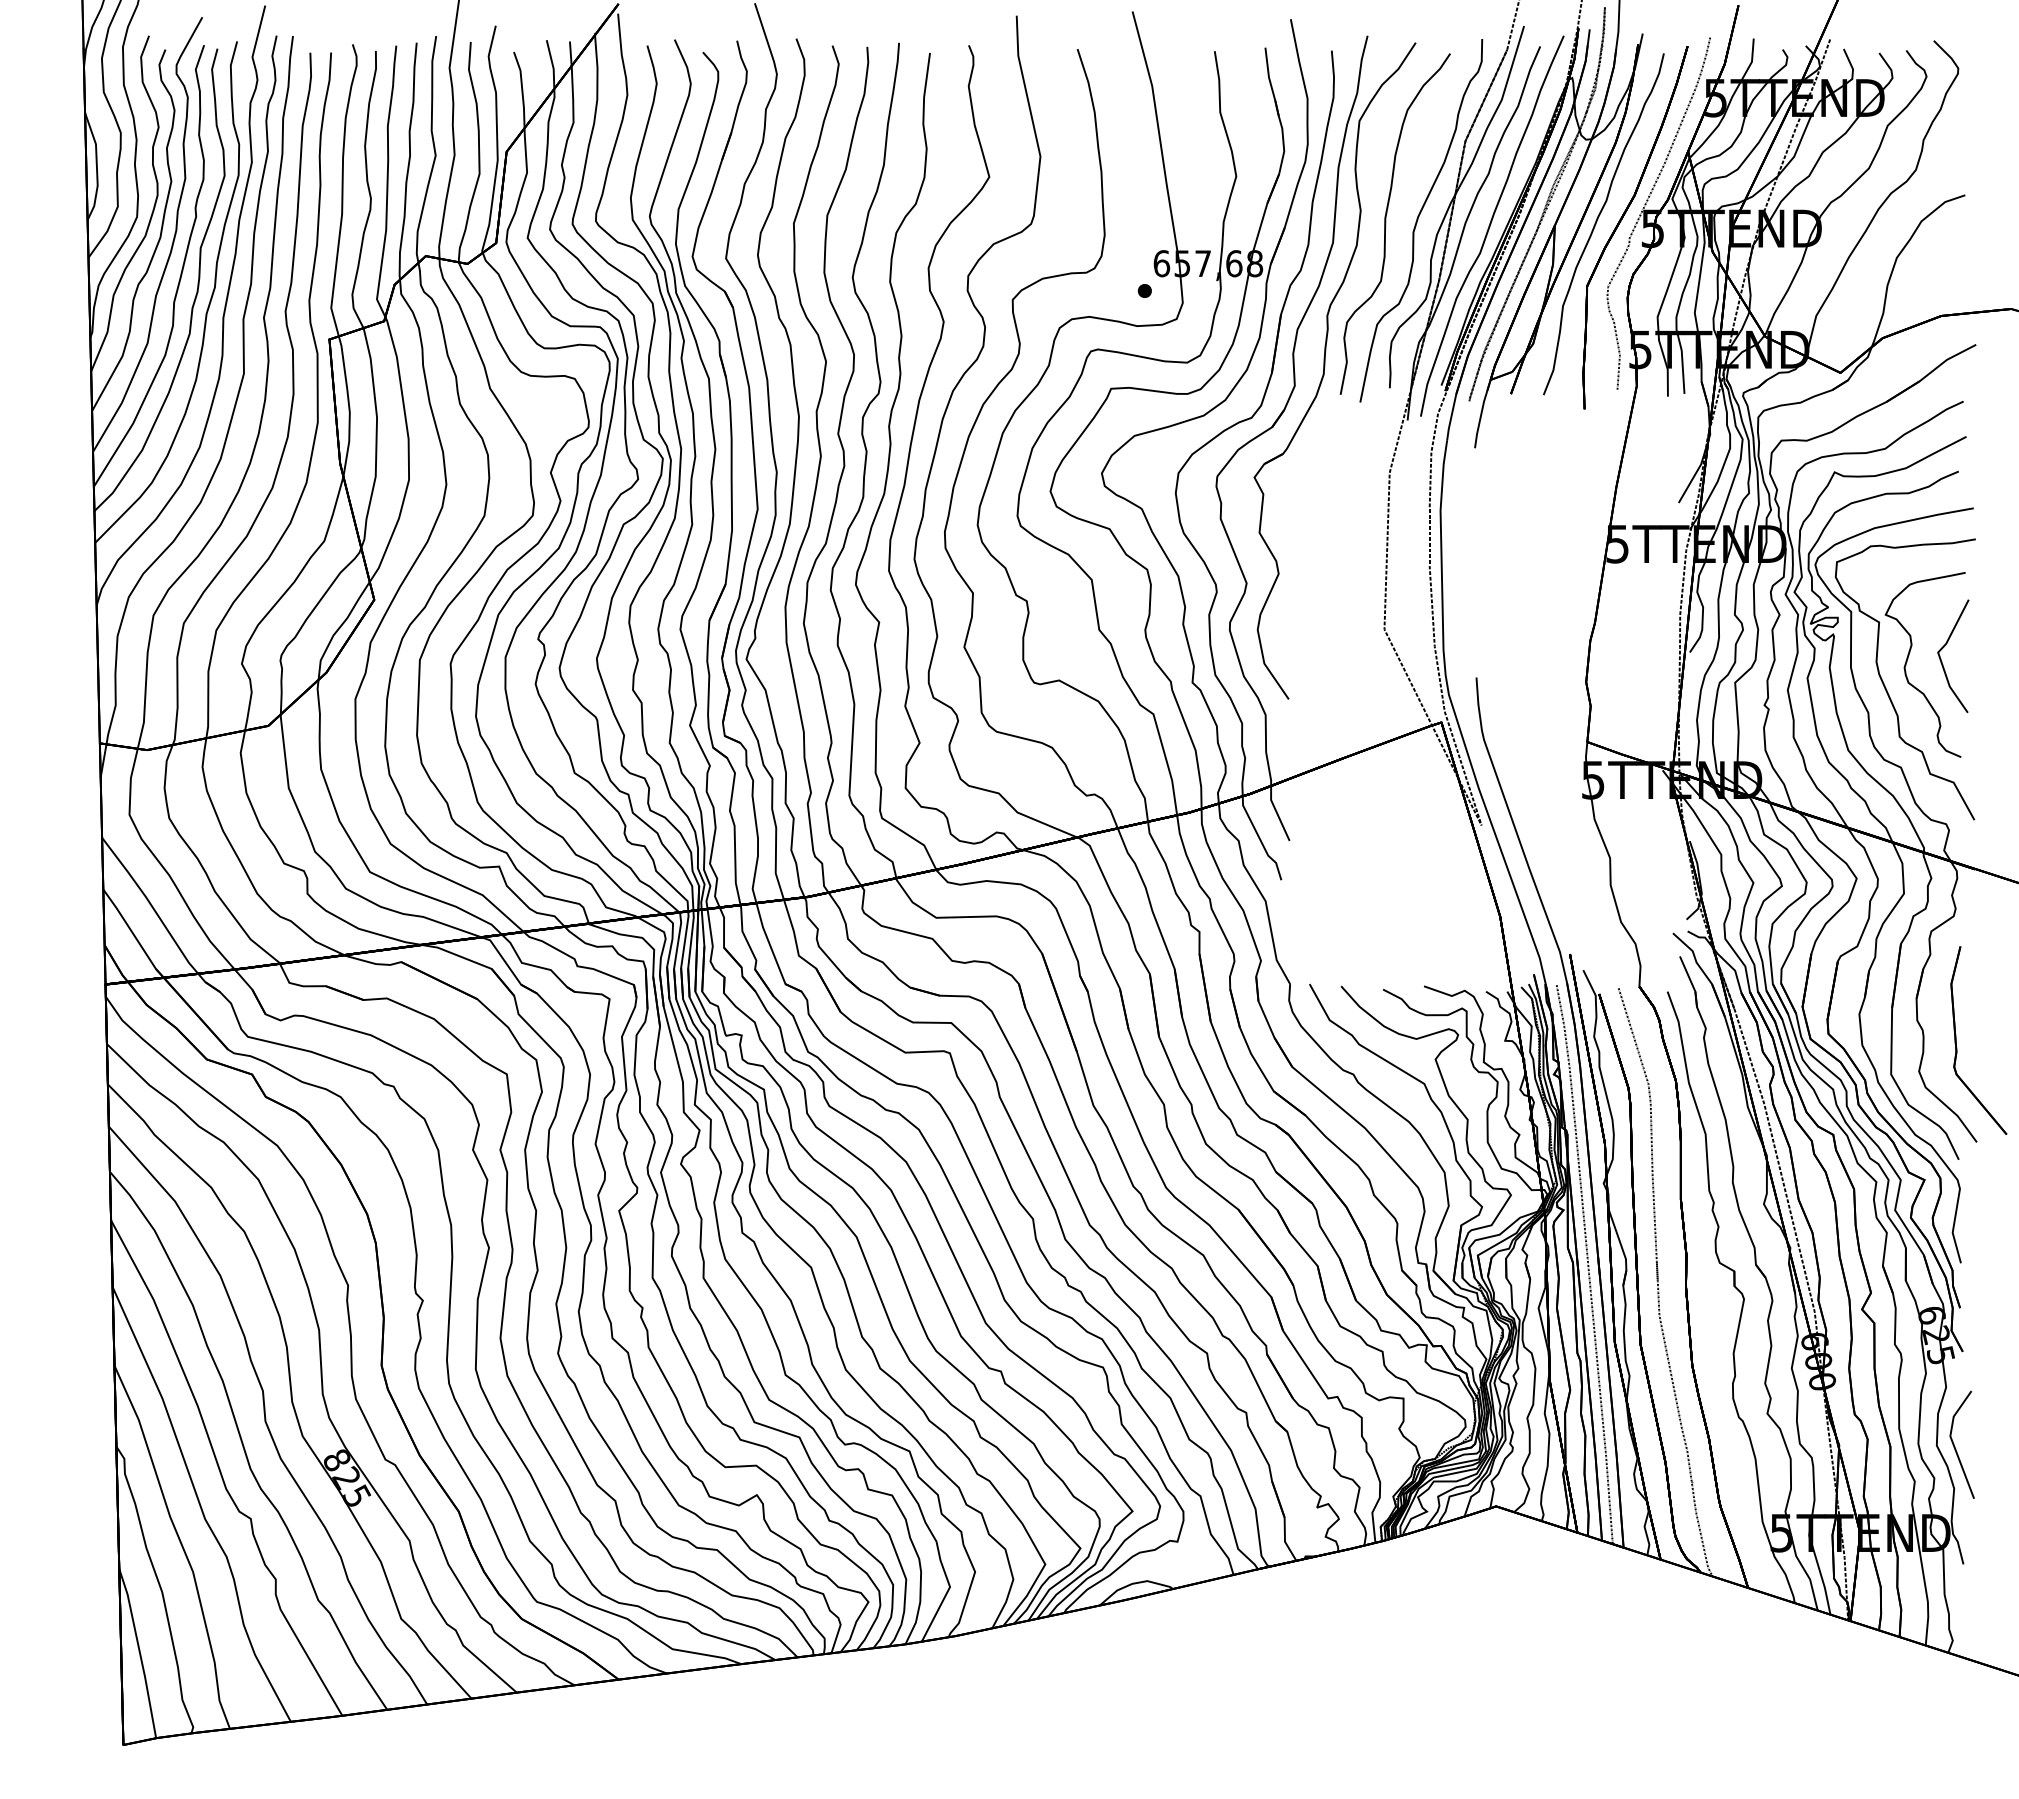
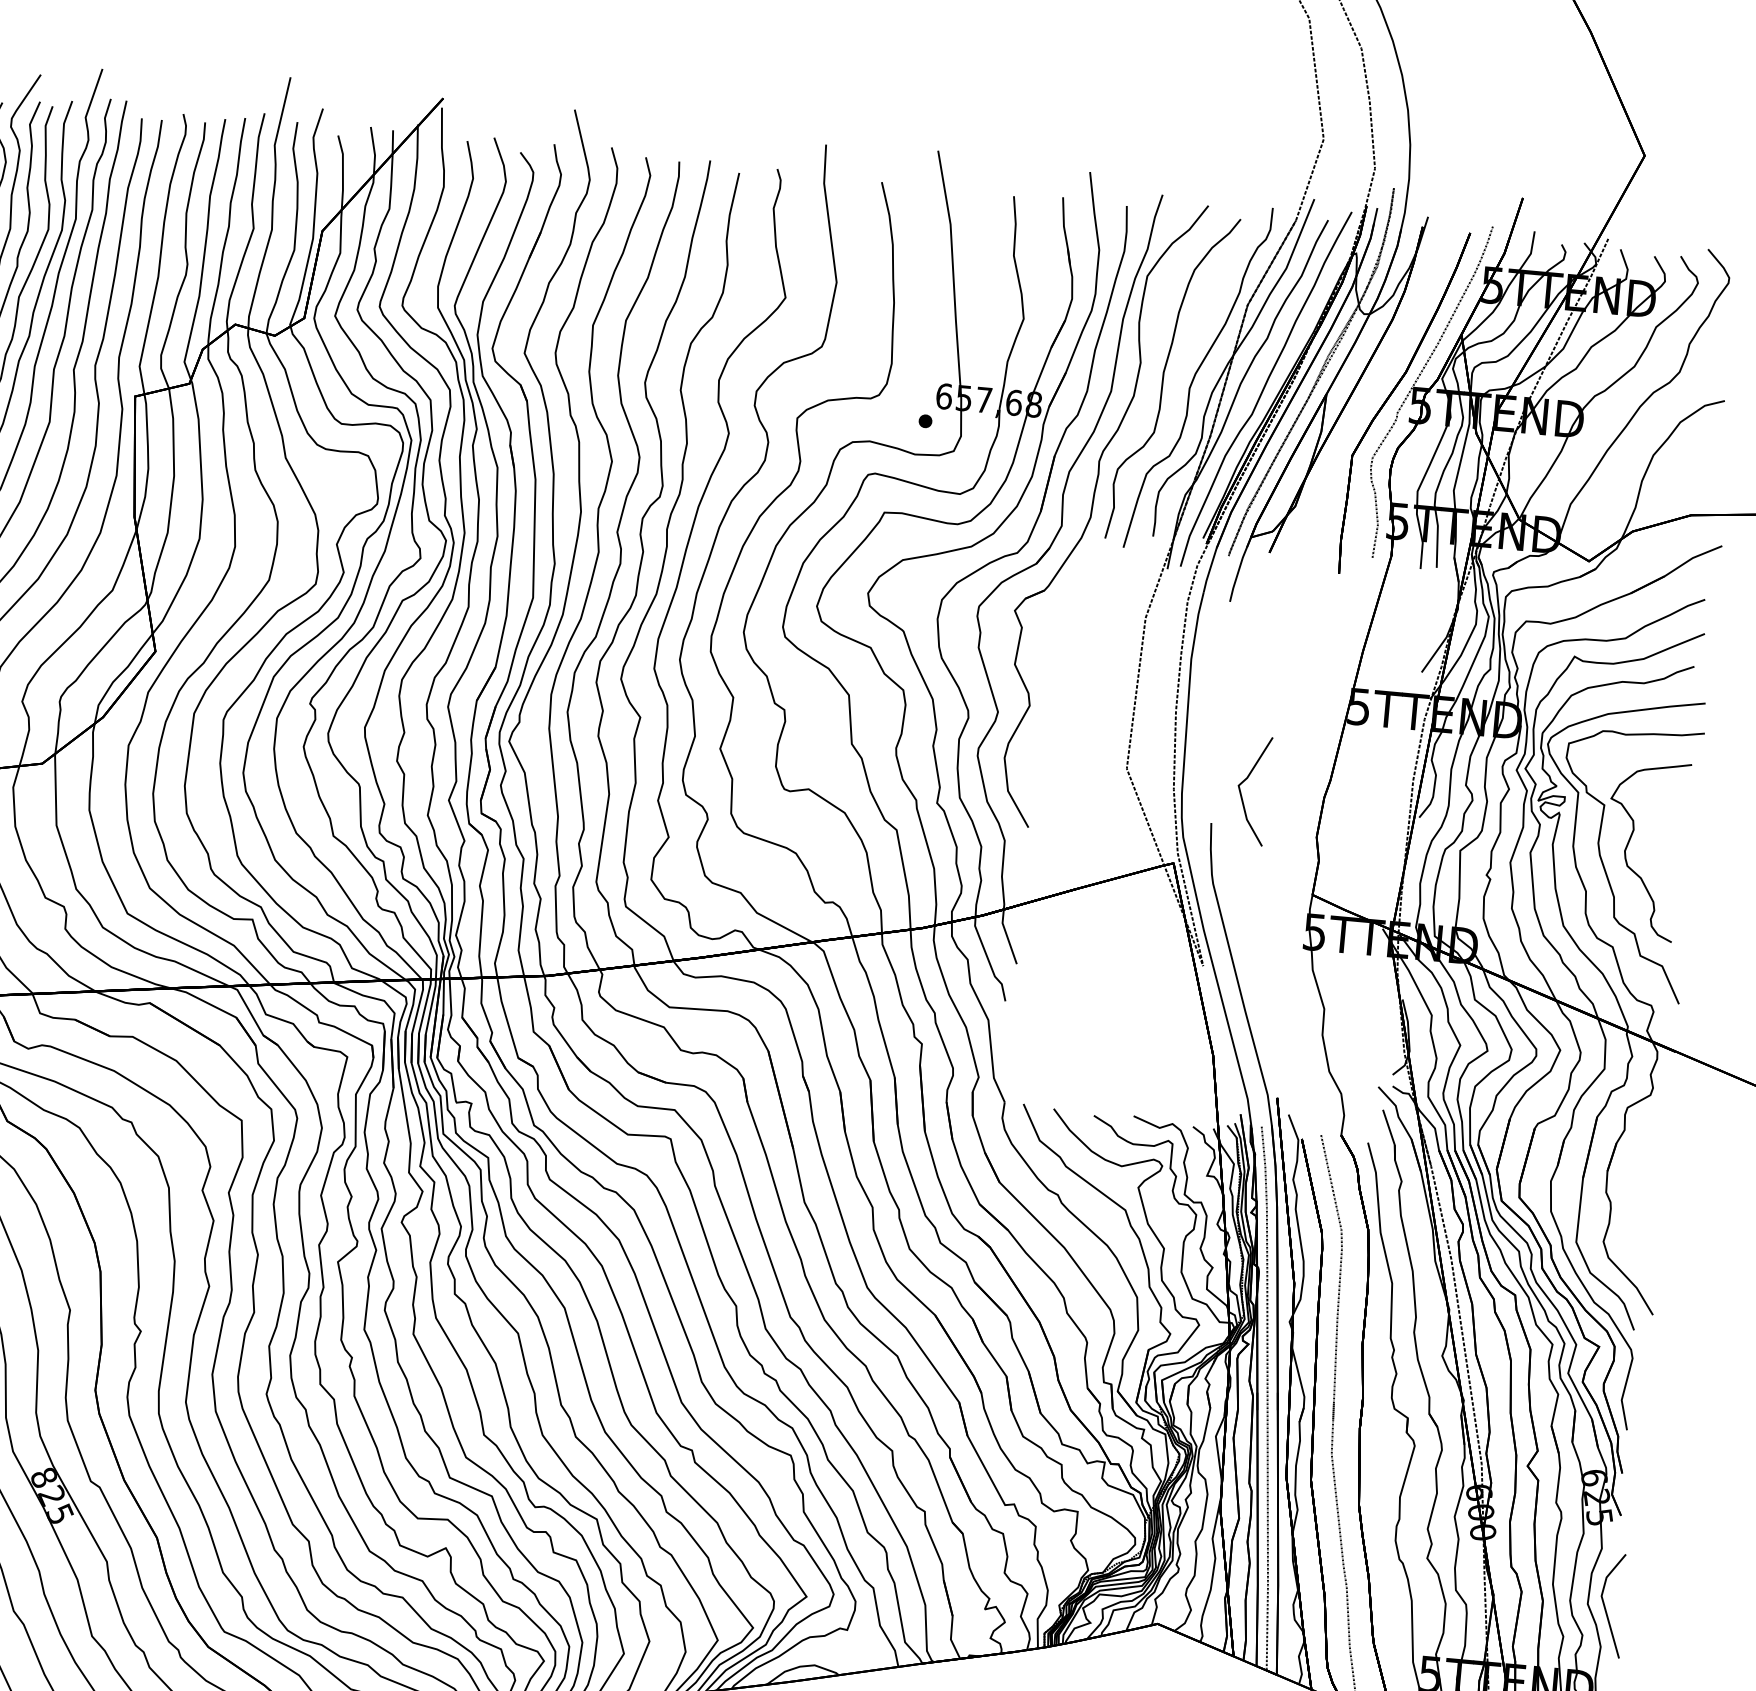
curve: (1597, 221) -> (1368, 394), removed
line: (1942, 661) -> (1242, 794), moved
part: (1956, 1040) -> (1642, 1215), removed

